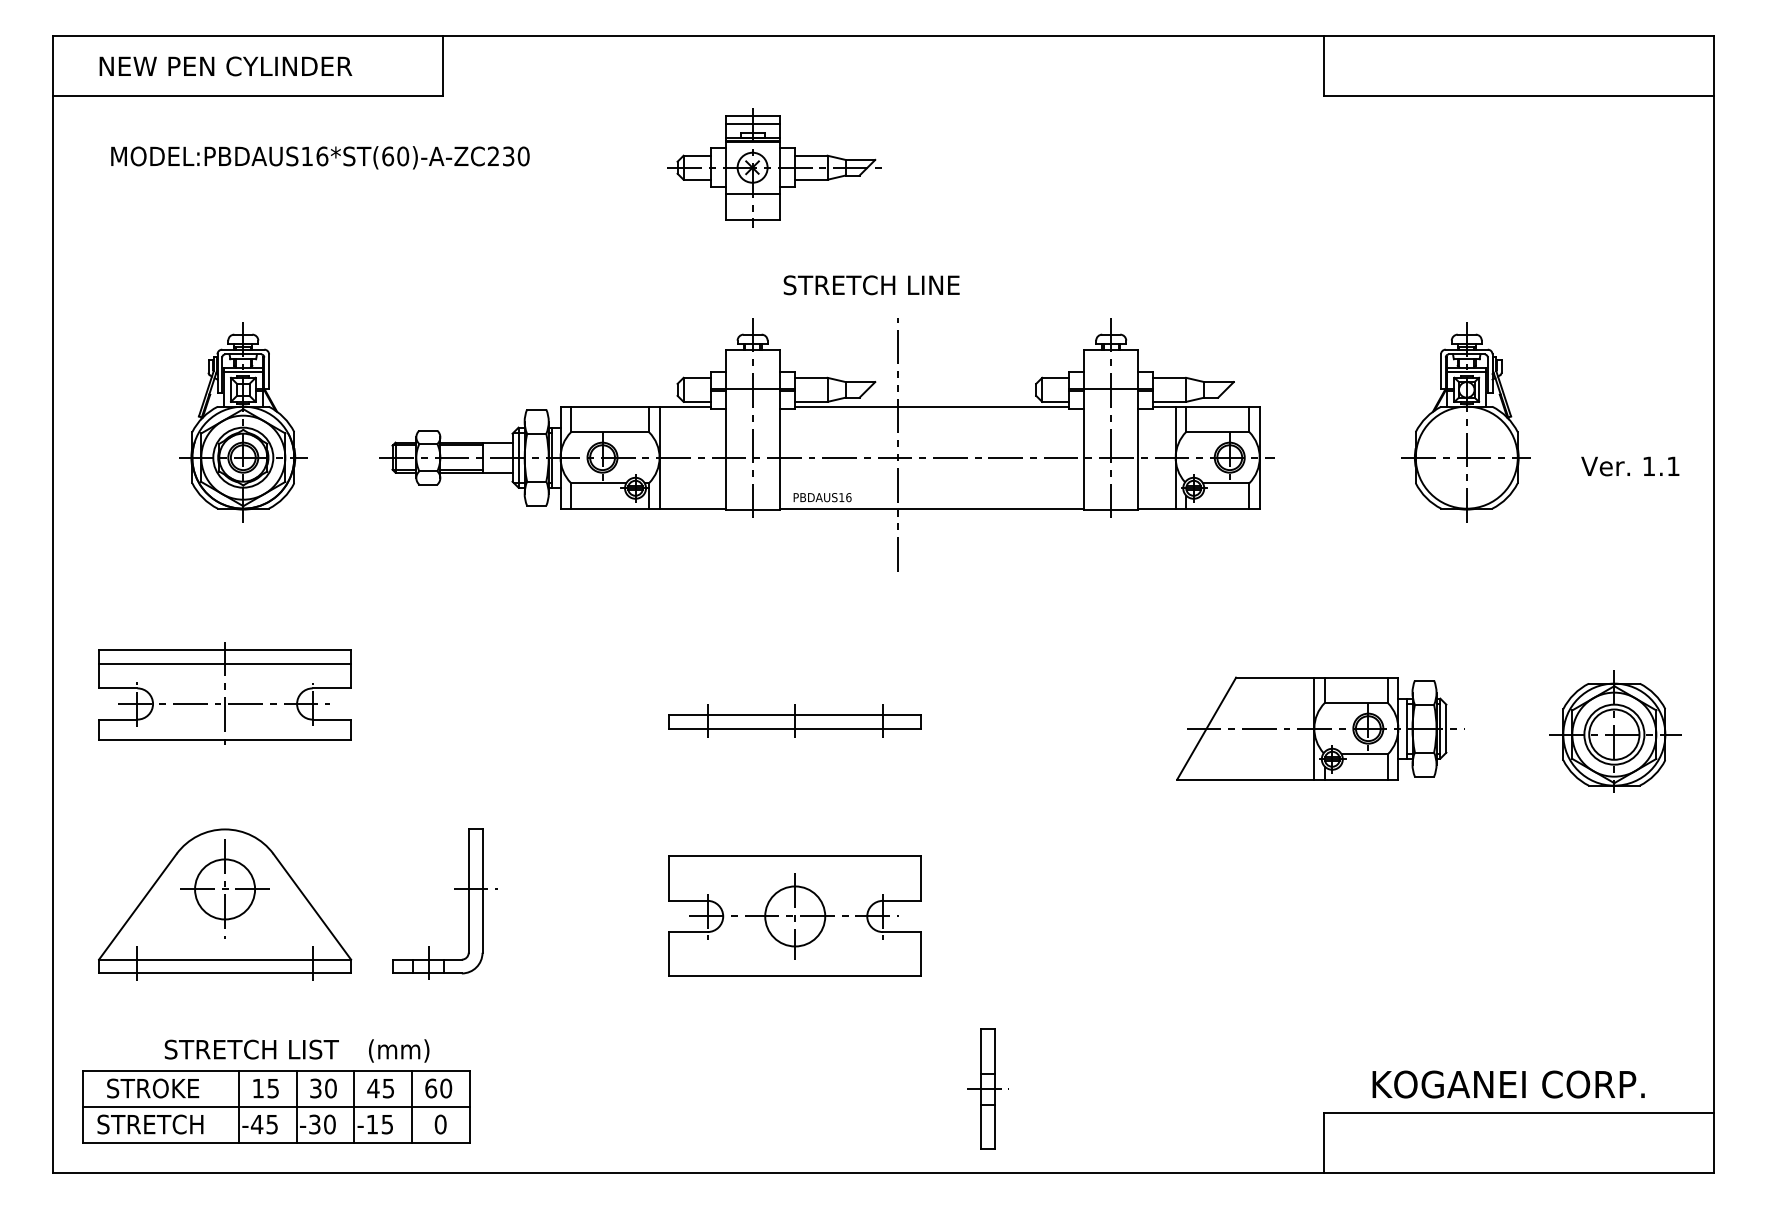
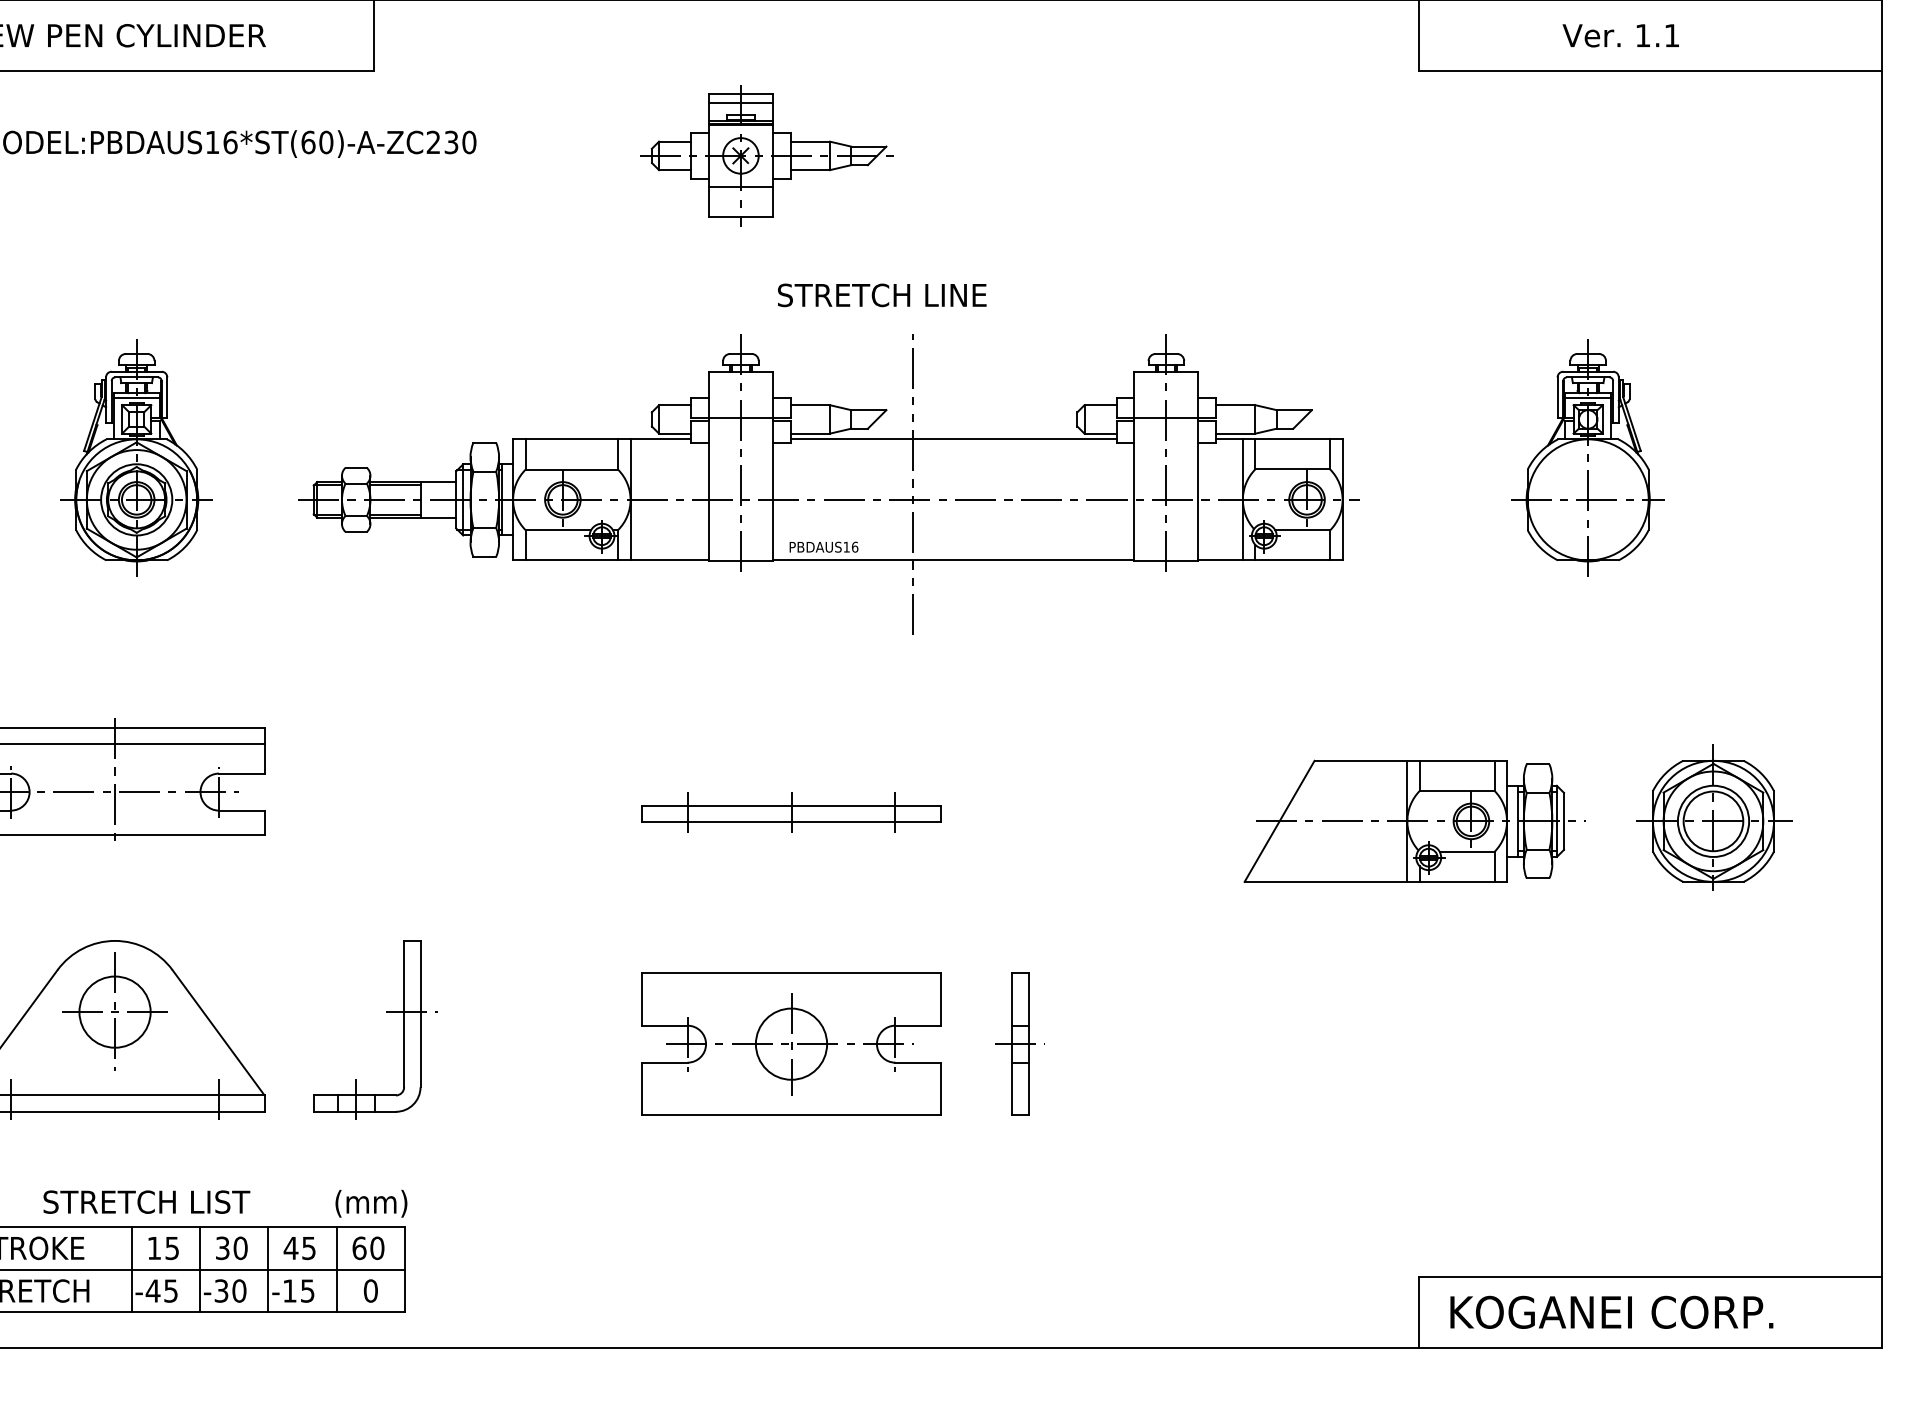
text: (1630, 466) -> (1621, 35), moved
part: (1615, 731) -> (1714, 817), moved
text: (399, 1050) -> (371, 1203), moved
text: (1508, 1084) -> (1611, 1312), moved
part: (987, 1088) -> (1019, 1043), moved

